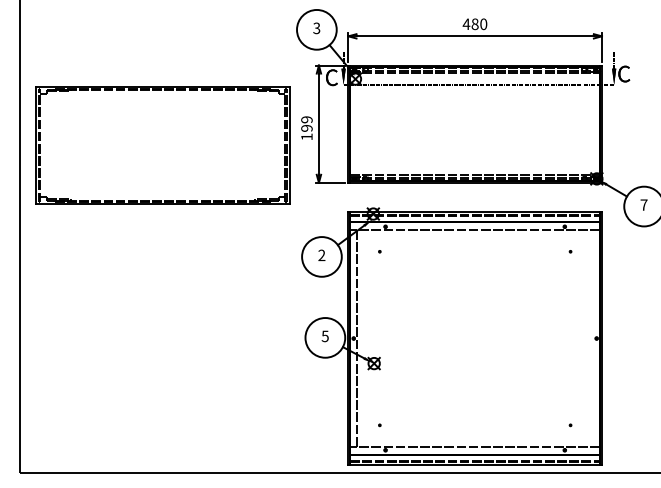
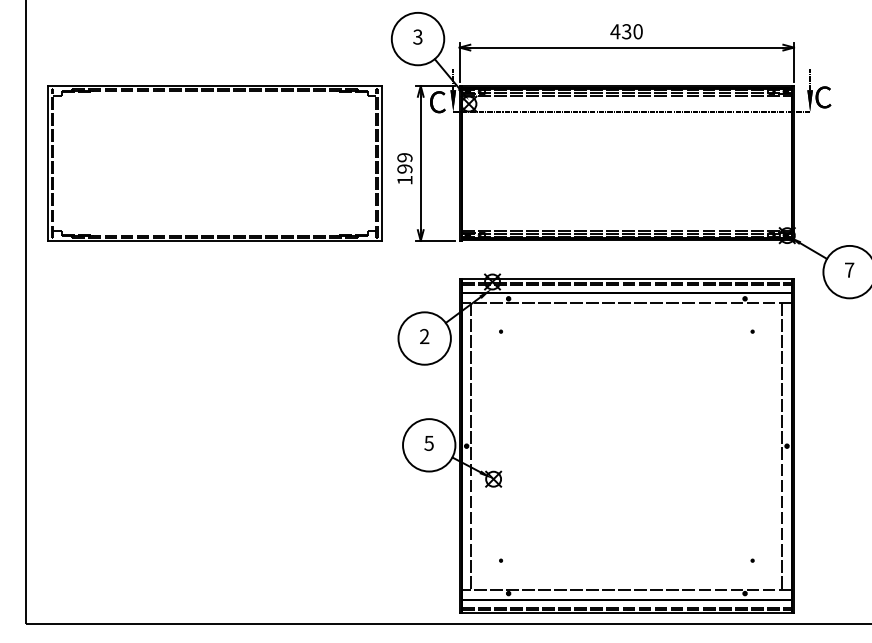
text: (474, 24) -> (626, 31), 480 -> 430
part: (162, 145) -> (214, 163), moved
line: (593, 338) -> (782, 446), added

